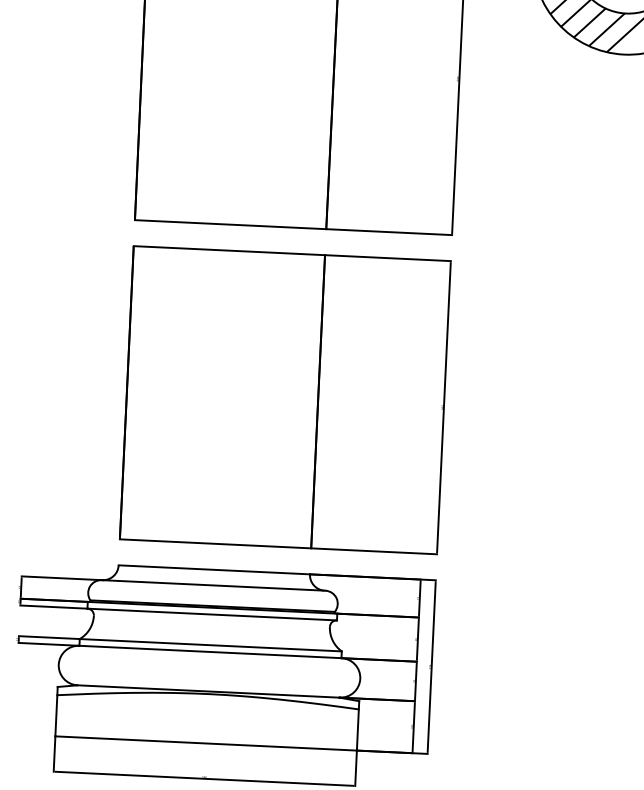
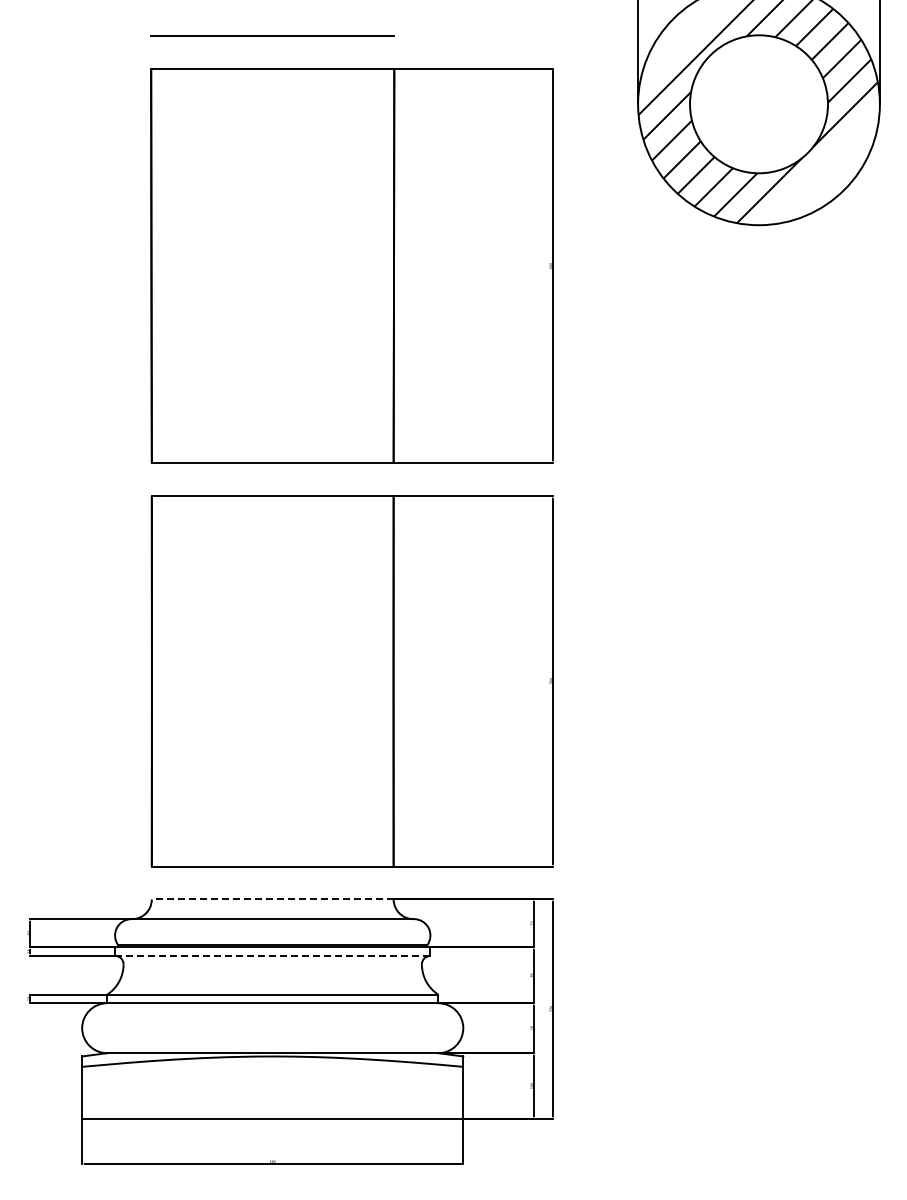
line: (214, 569) -> (272, 899), solid -> dashed
line: (212, 614) -> (272, 955), solid -> dashed

